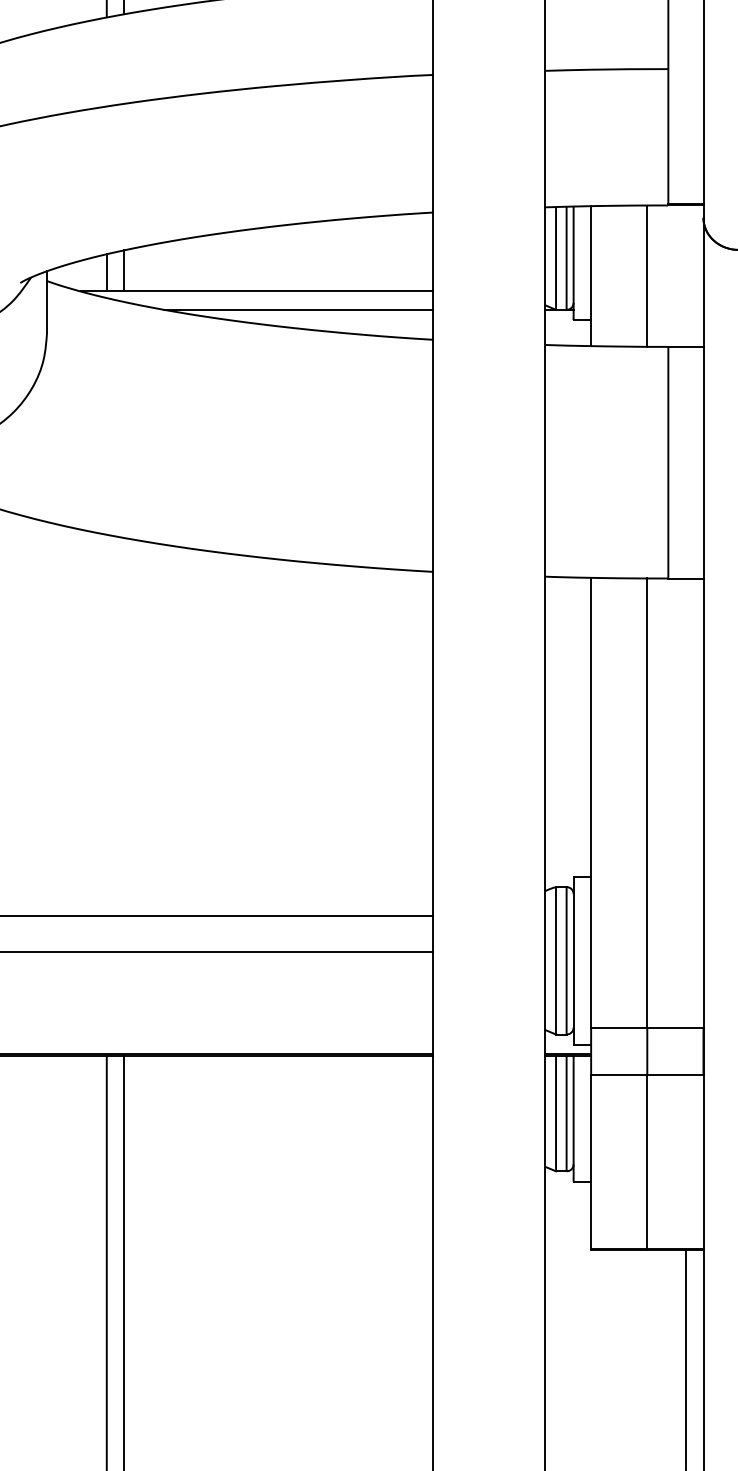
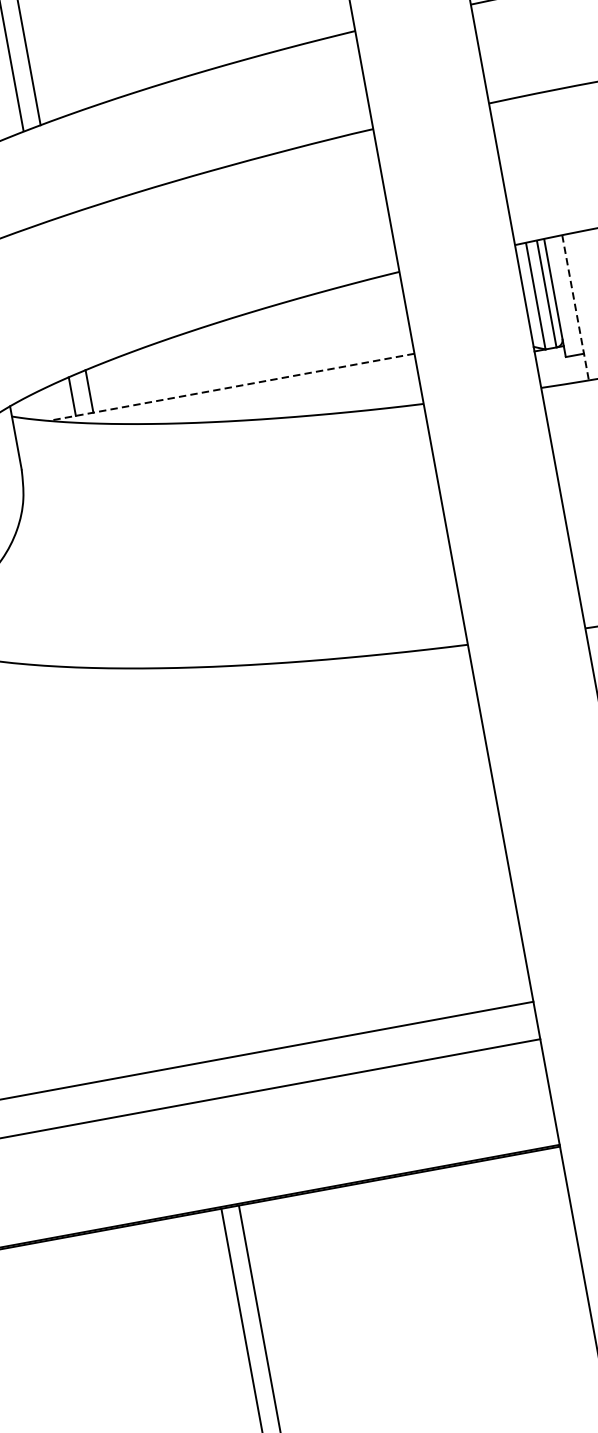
line: (591, 276) -> (576, 308), solid -> dashed
line: (256, 291) -> (231, 387), solid -> dashed
line: (298, 309) -> (278, 398), removed

